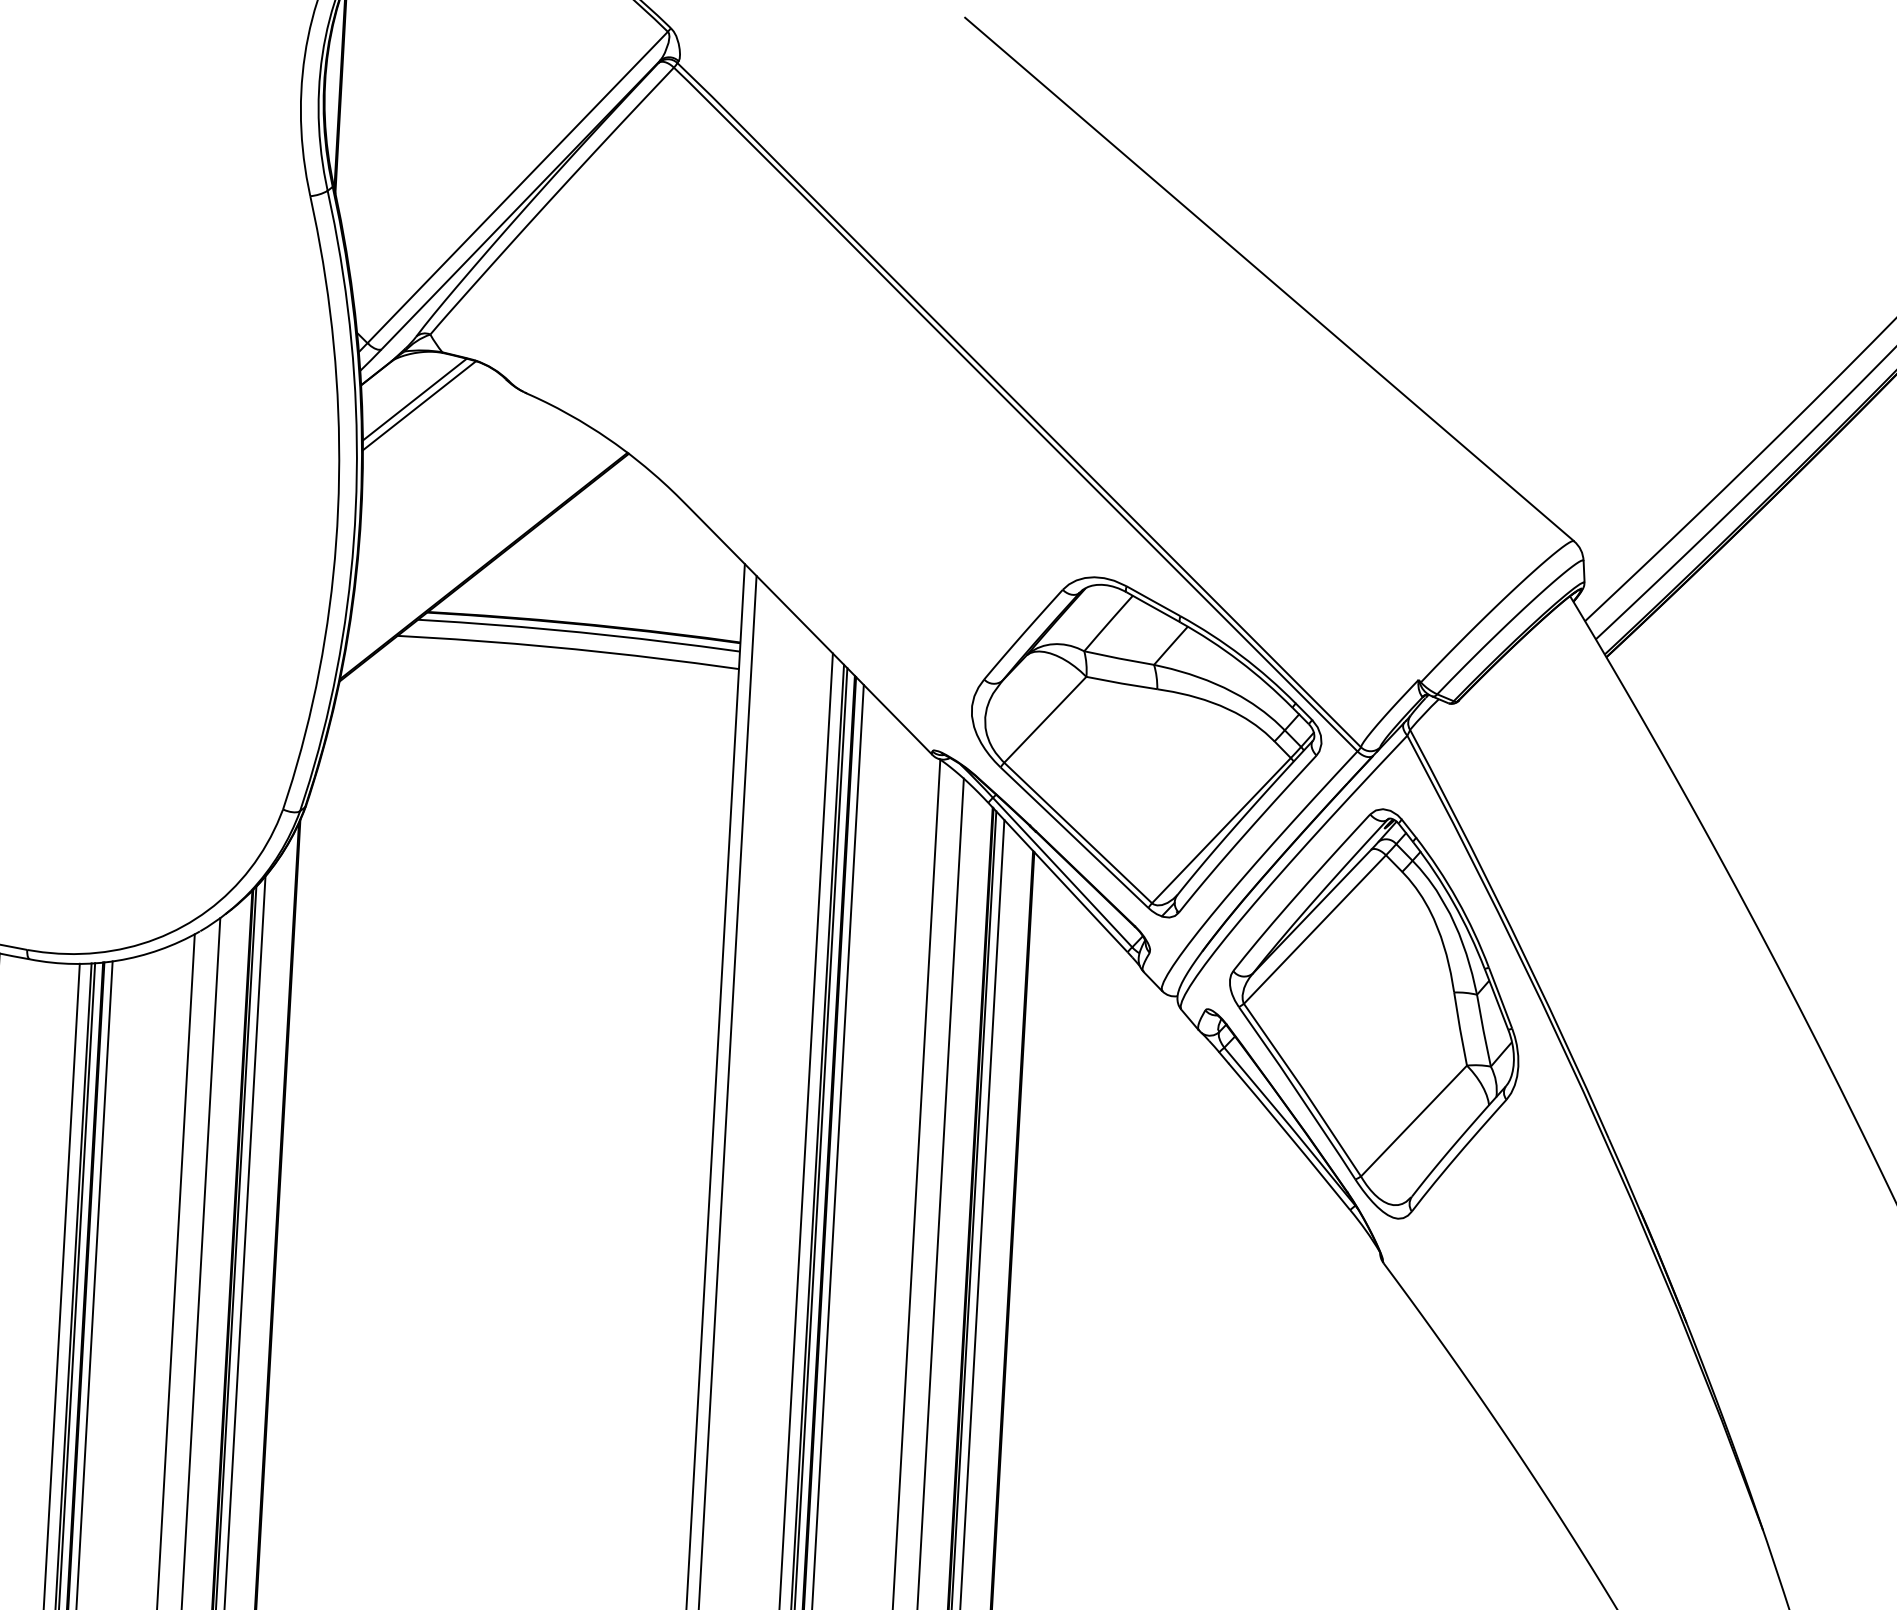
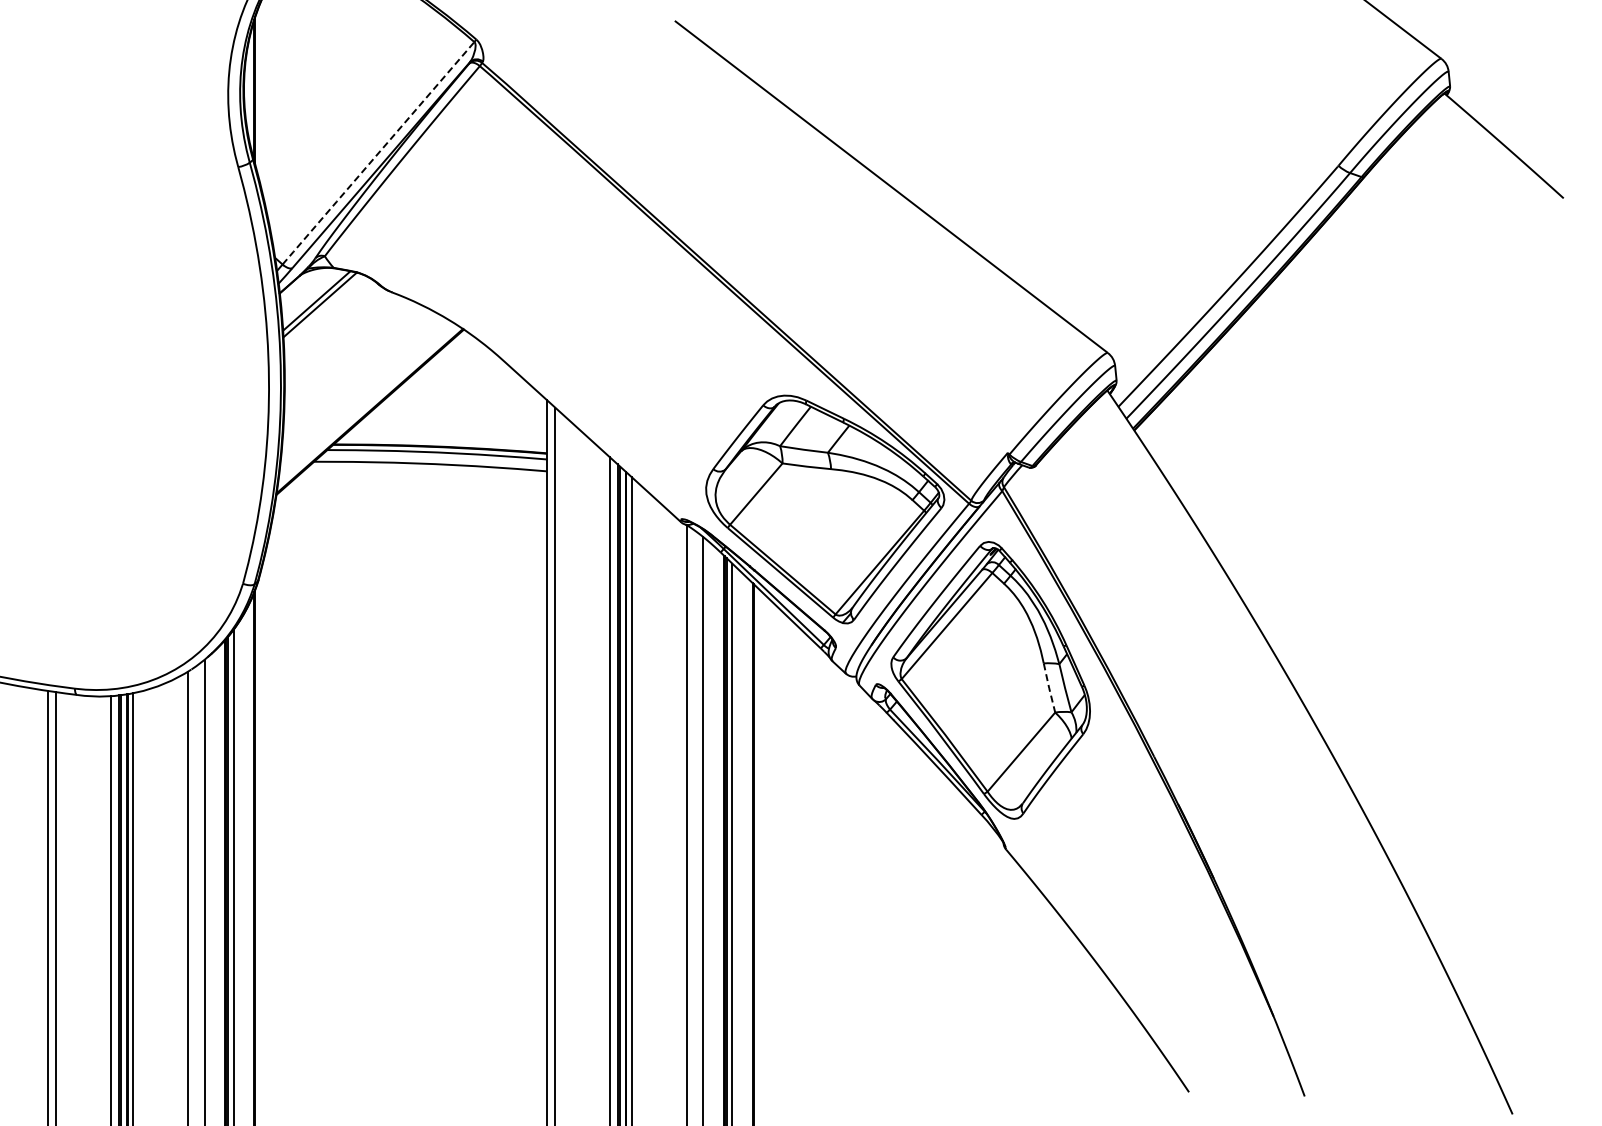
line: (516, 187) -> (377, 153), solid -> dashed
line: (1460, 1029) -> (1049, 688), solid -> dashed

